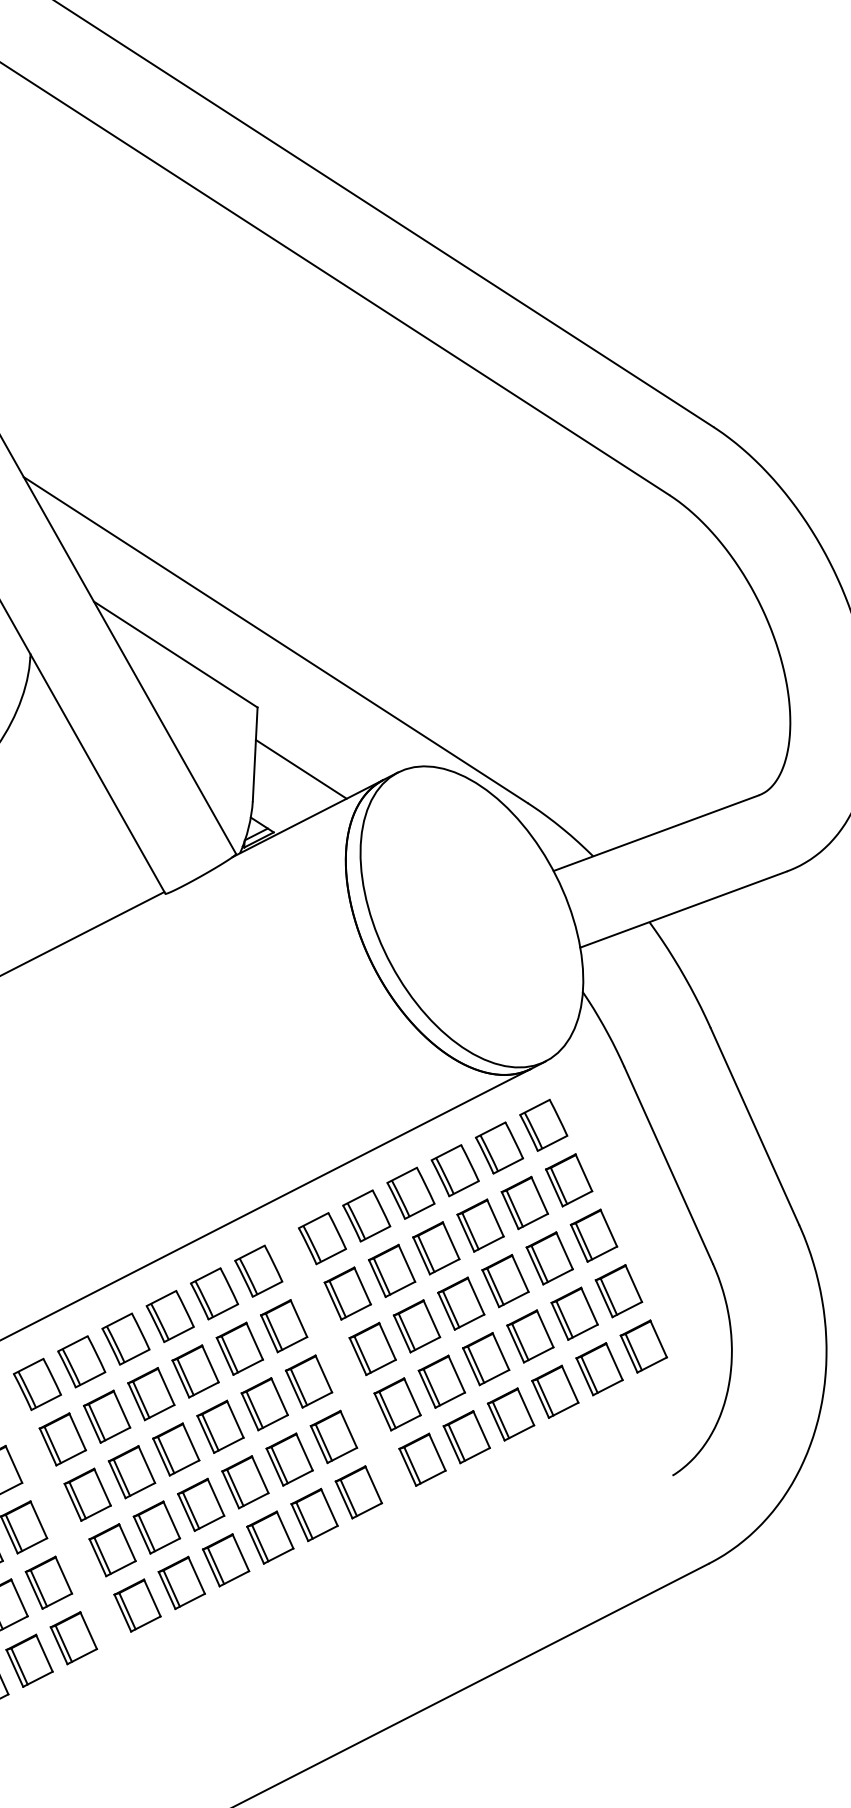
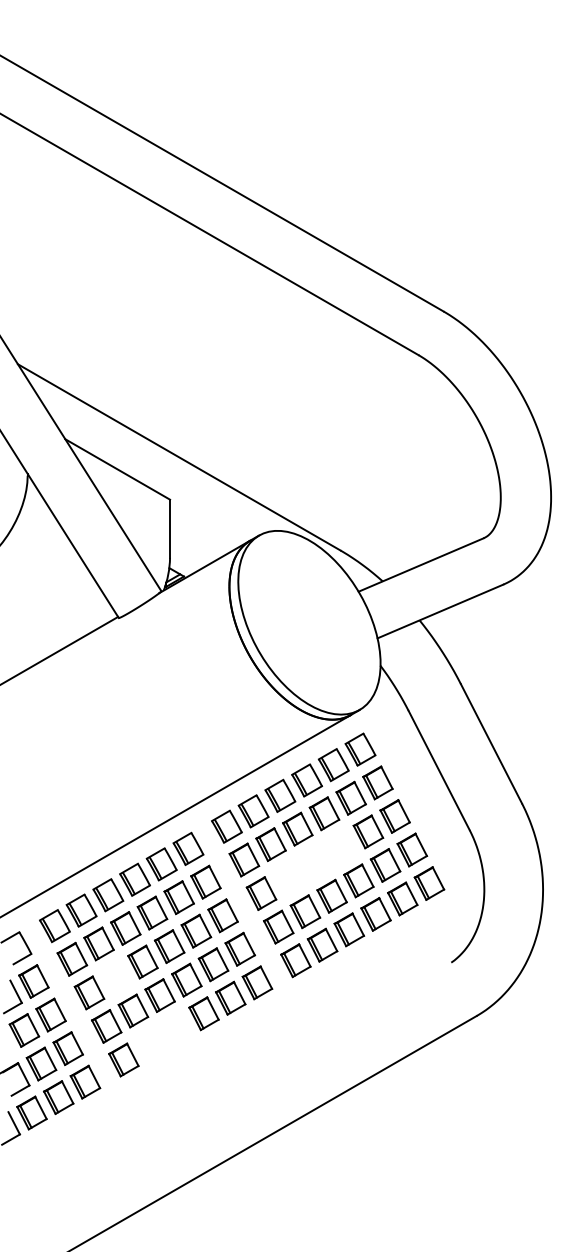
line: (301, 769) -> (199, 536), removed
part: (460, 1303) -> (314, 862), removed
part: (130, 1472) -> (115, 977), removed
part: (203, 1571) -> (163, 1036), removed

